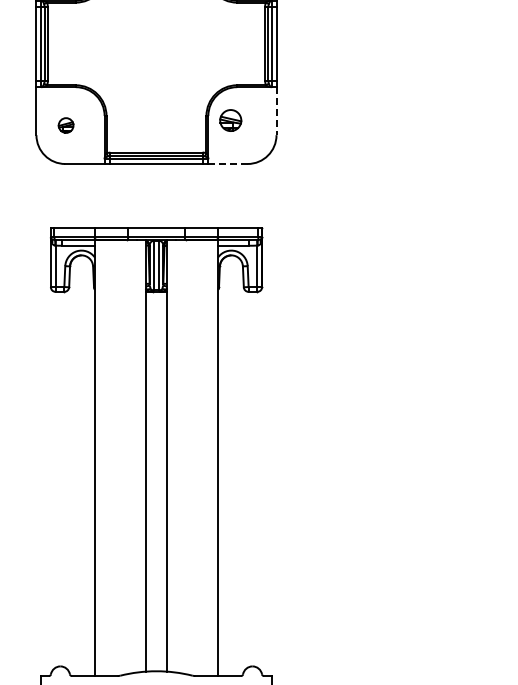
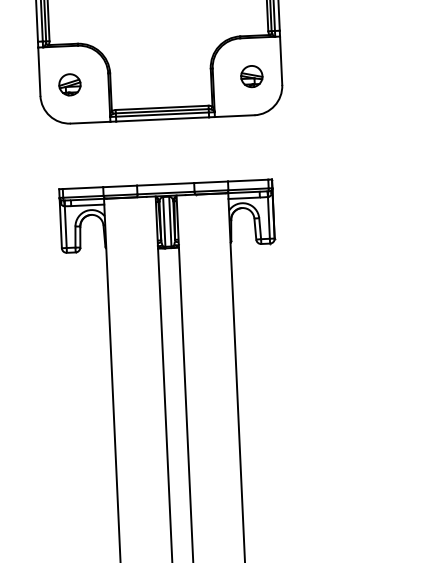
line: (276, 111) -> (281, 61), dashed -> solid
part: (230, 120) -> (251, 76), moved
part: (65, 125) -> (69, 84), size x1.43
line: (228, 164) -> (235, 116), dashed -> solid

